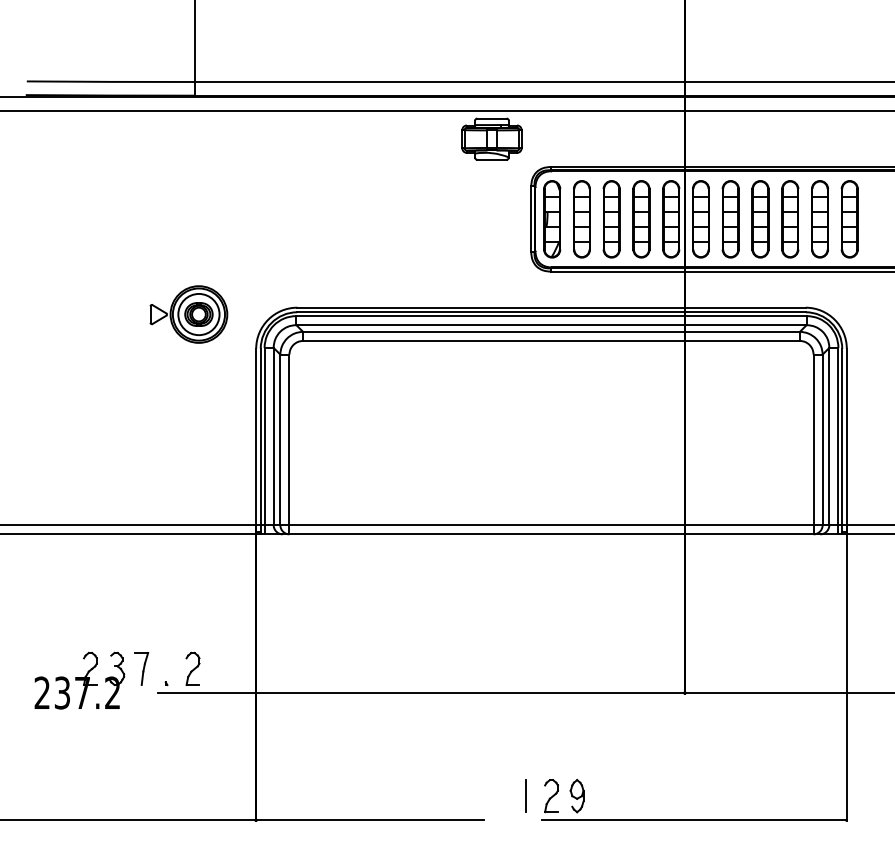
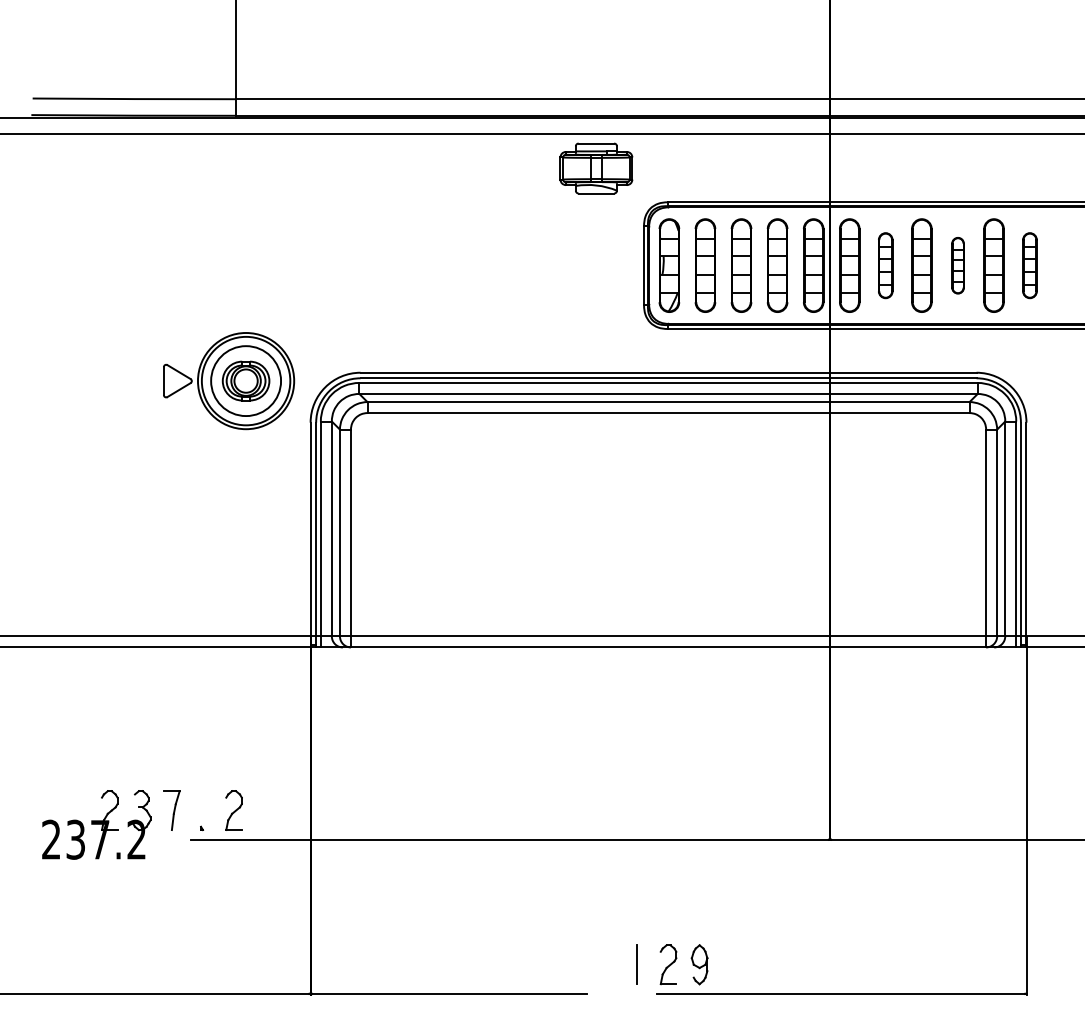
part: (730, 219) -> (885, 265), size x0.7
part: (790, 219) -> (958, 265), size x0.6
part: (849, 219) -> (1029, 265), size x0.7
part: (188, 314) -> (228, 380), size x1.4

